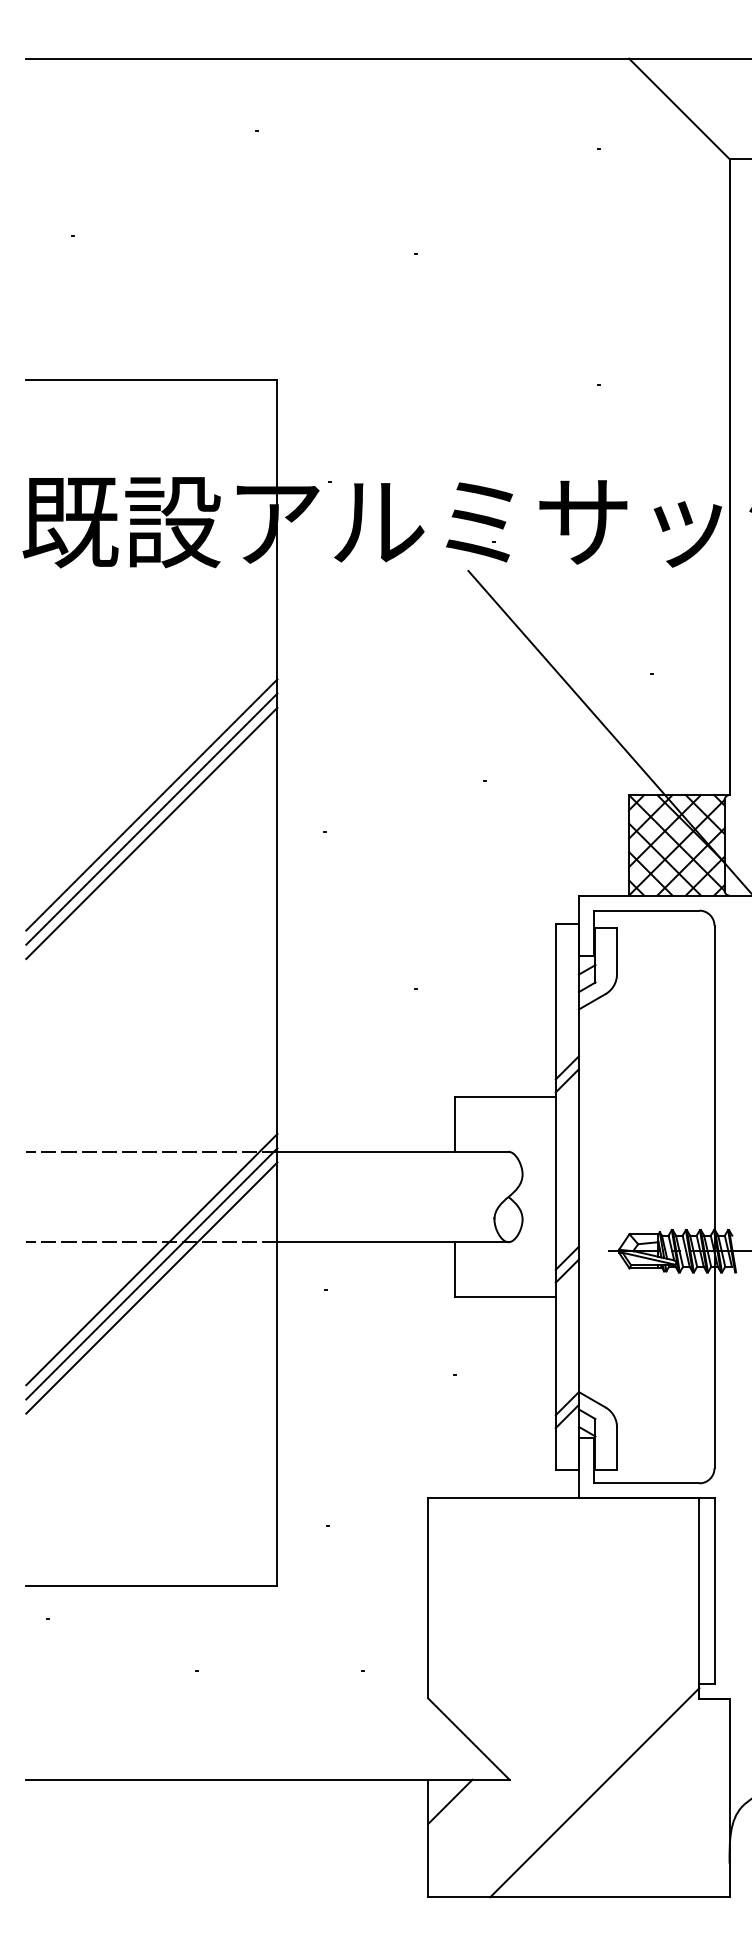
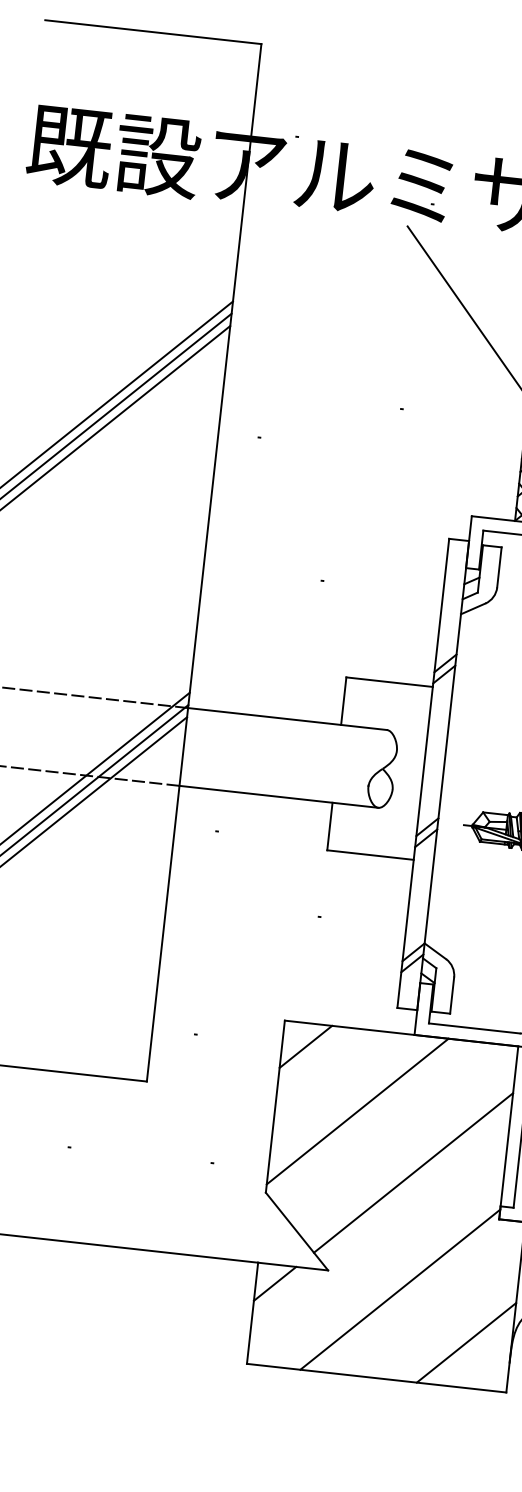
line: (455, 1525) -> (305, 1046), added
line: (523, 1593) -> (357, 1111), added
line: (594, 1656) -> (412, 1172), added
line: (677, 1845) -> (466, 1342), added

